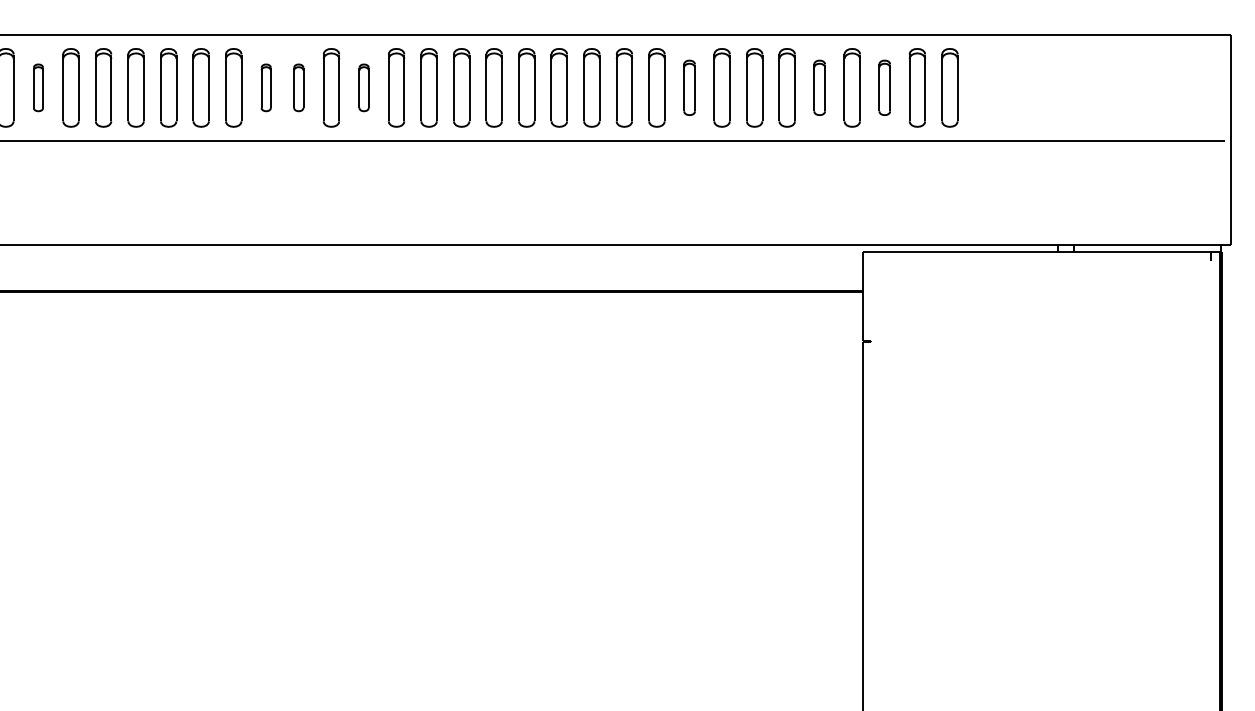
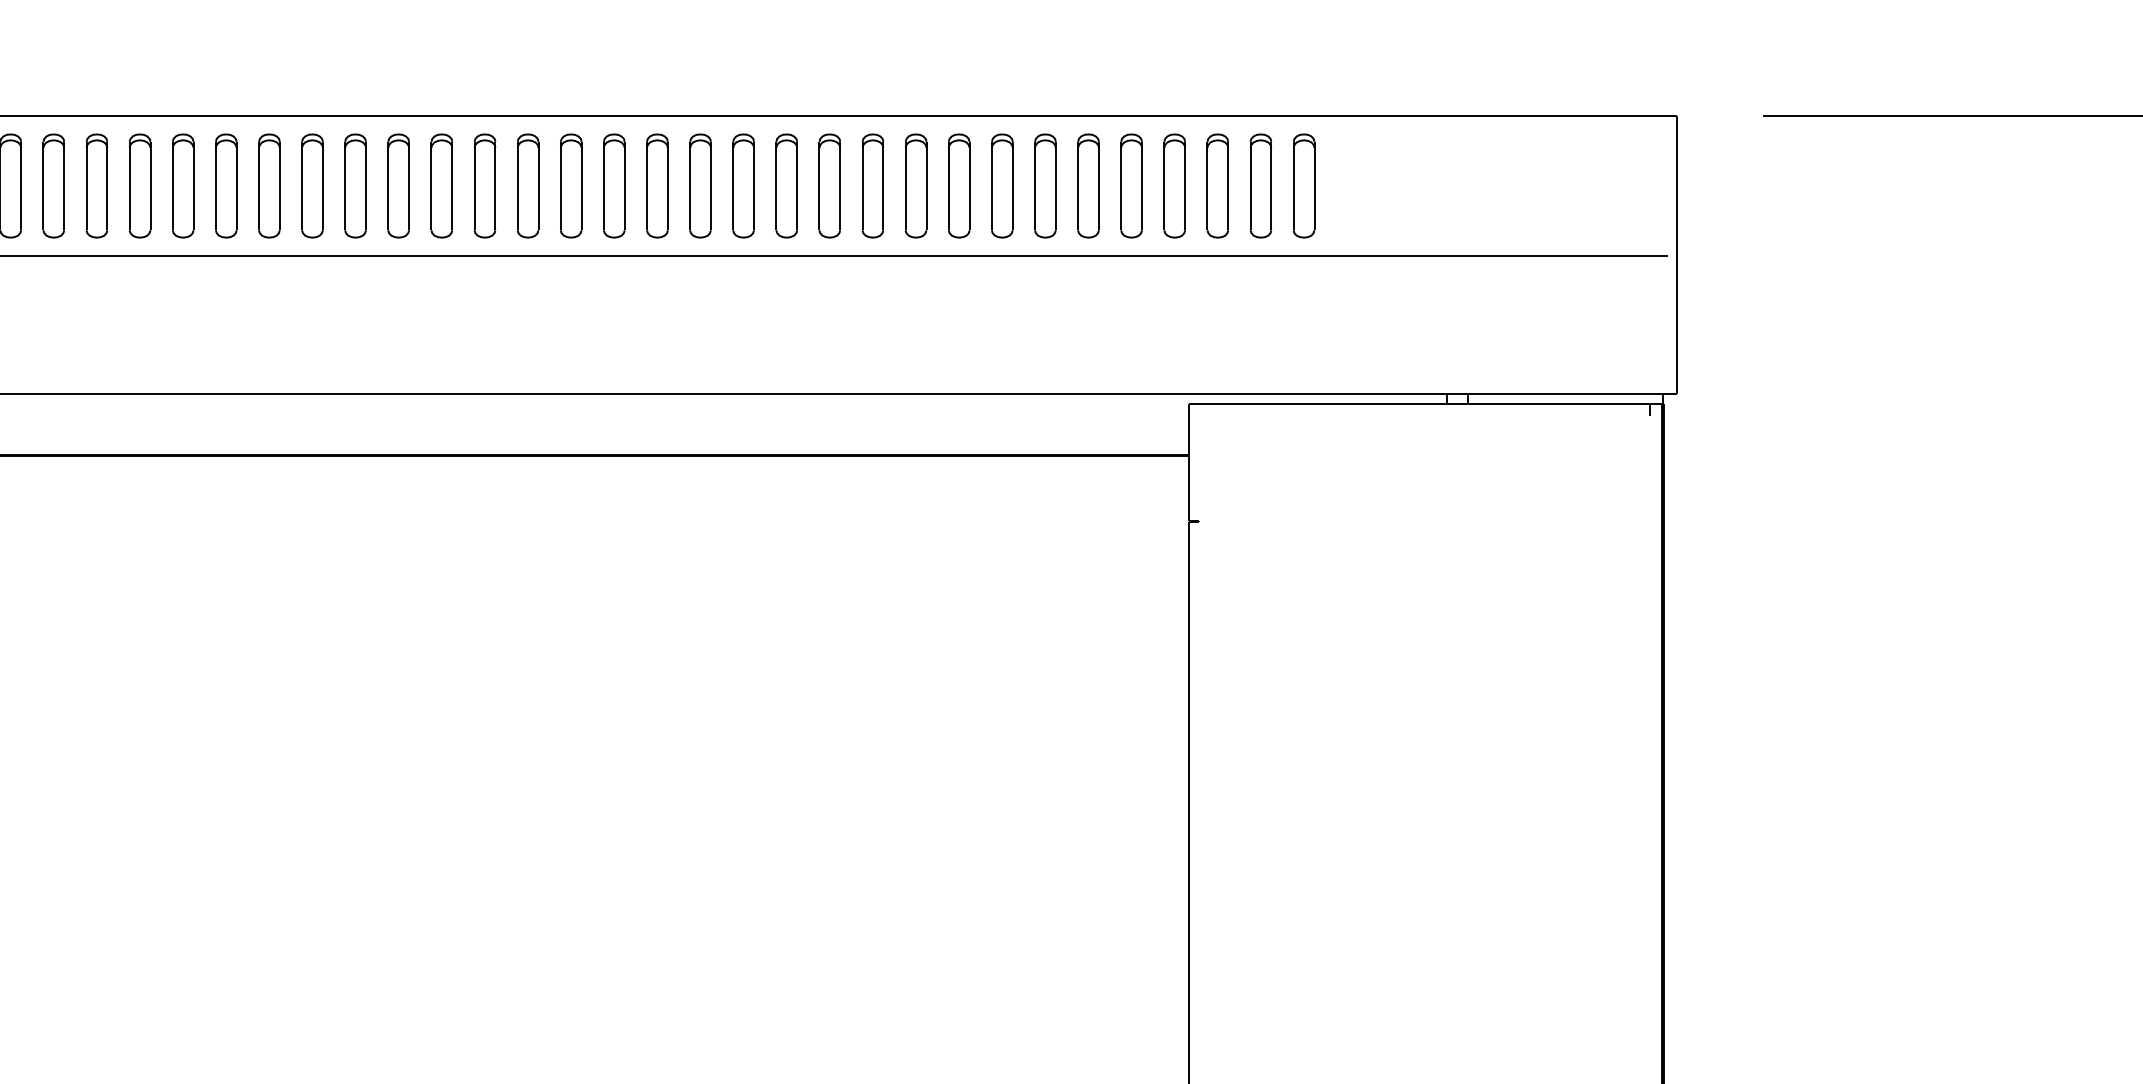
part: (38, 87) -> (96, 185), size x1.67
part: (266, 87) -> (398, 185), size x1.67
part: (298, 87) -> (441, 185), size x1.67
part: (364, 87) -> (528, 185), size x1.67
part: (689, 87) -> (959, 185), size x1.43
part: (819, 87) -> (1131, 185), size x1.43
part: (884, 87) -> (1217, 185), size x1.43

